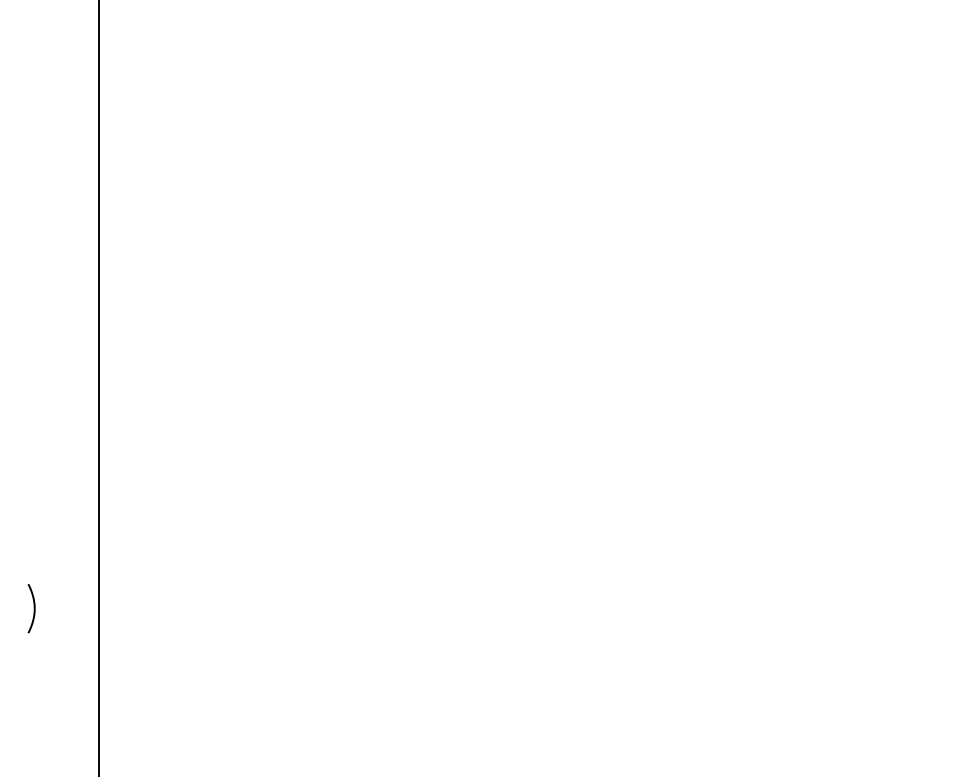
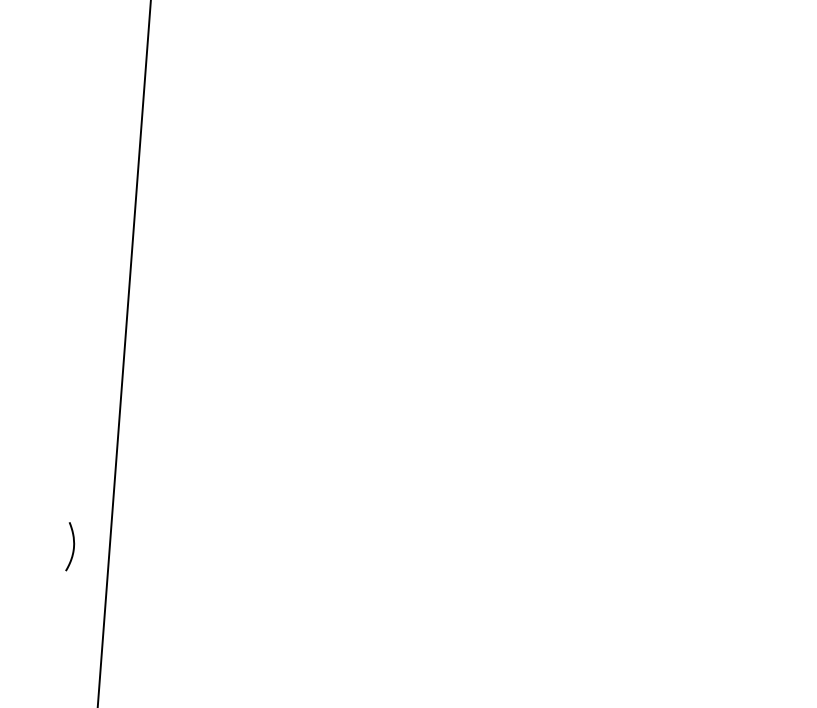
curve: (33, 608) -> (72, 546), moved

